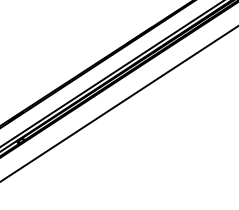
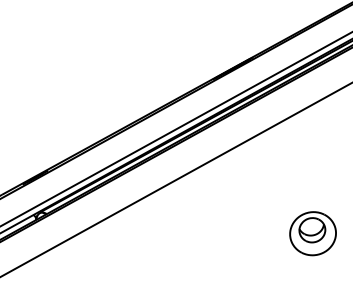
part: (200, 139) -> (313, 233), added

